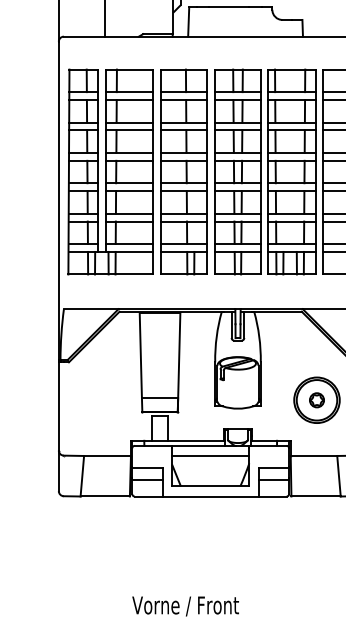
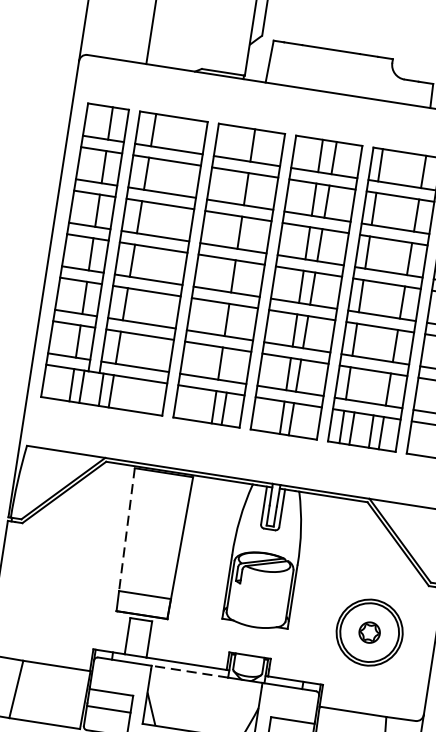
line: (140, 355) -> (126, 529), solid -> dashed
line: (198, 445) -> (189, 671), solid -> dashed
line: (210, 455) -> (204, 688), removed

